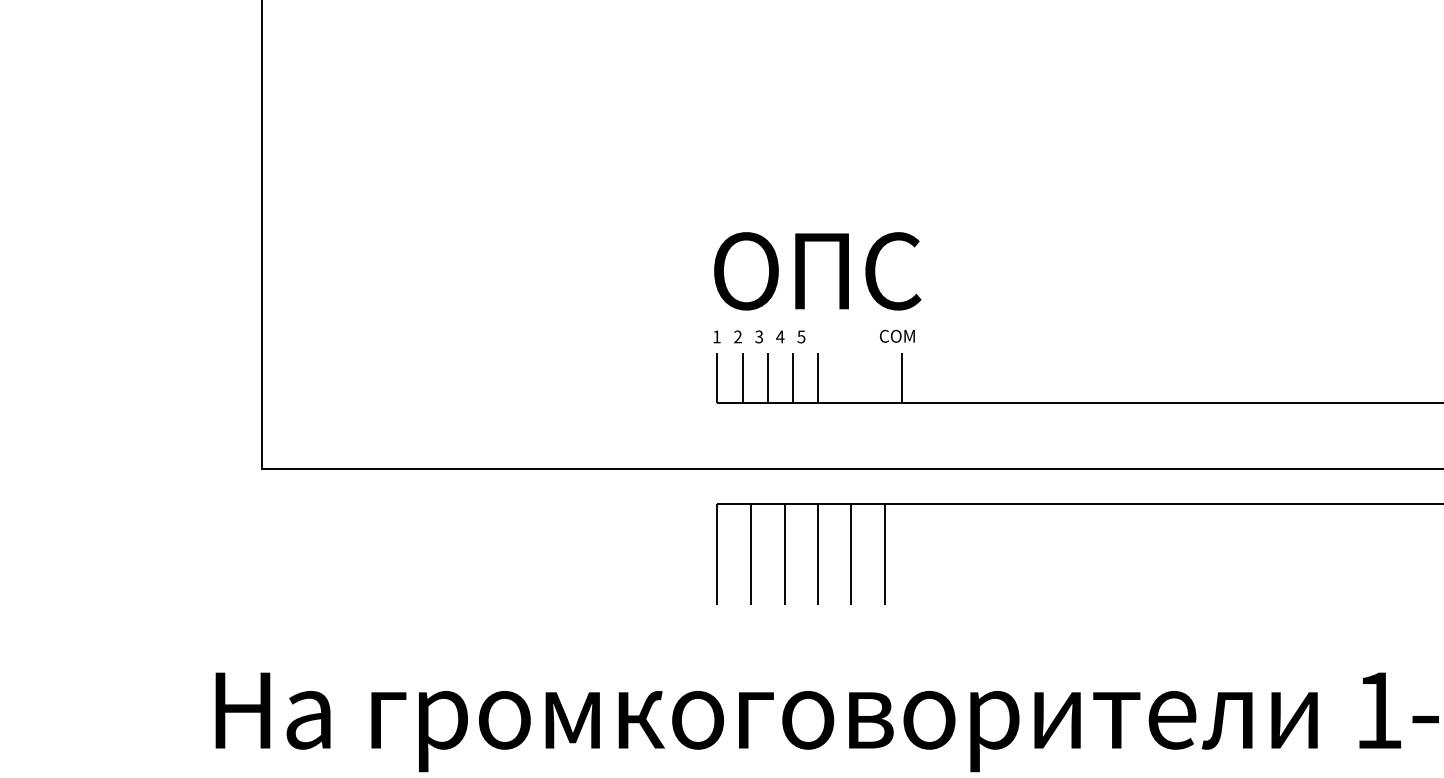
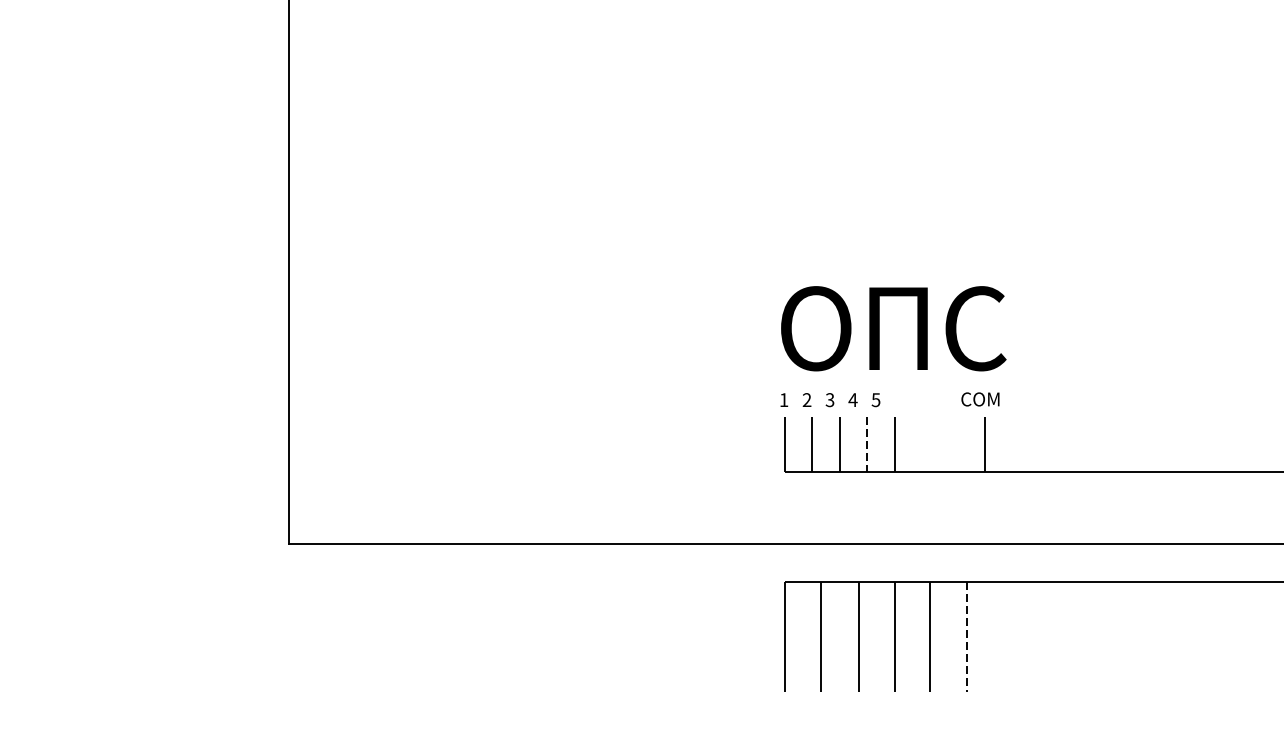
line: (793, 378) -> (867, 445), solid -> dashed
line: (885, 554) -> (967, 636), solid -> dashed

